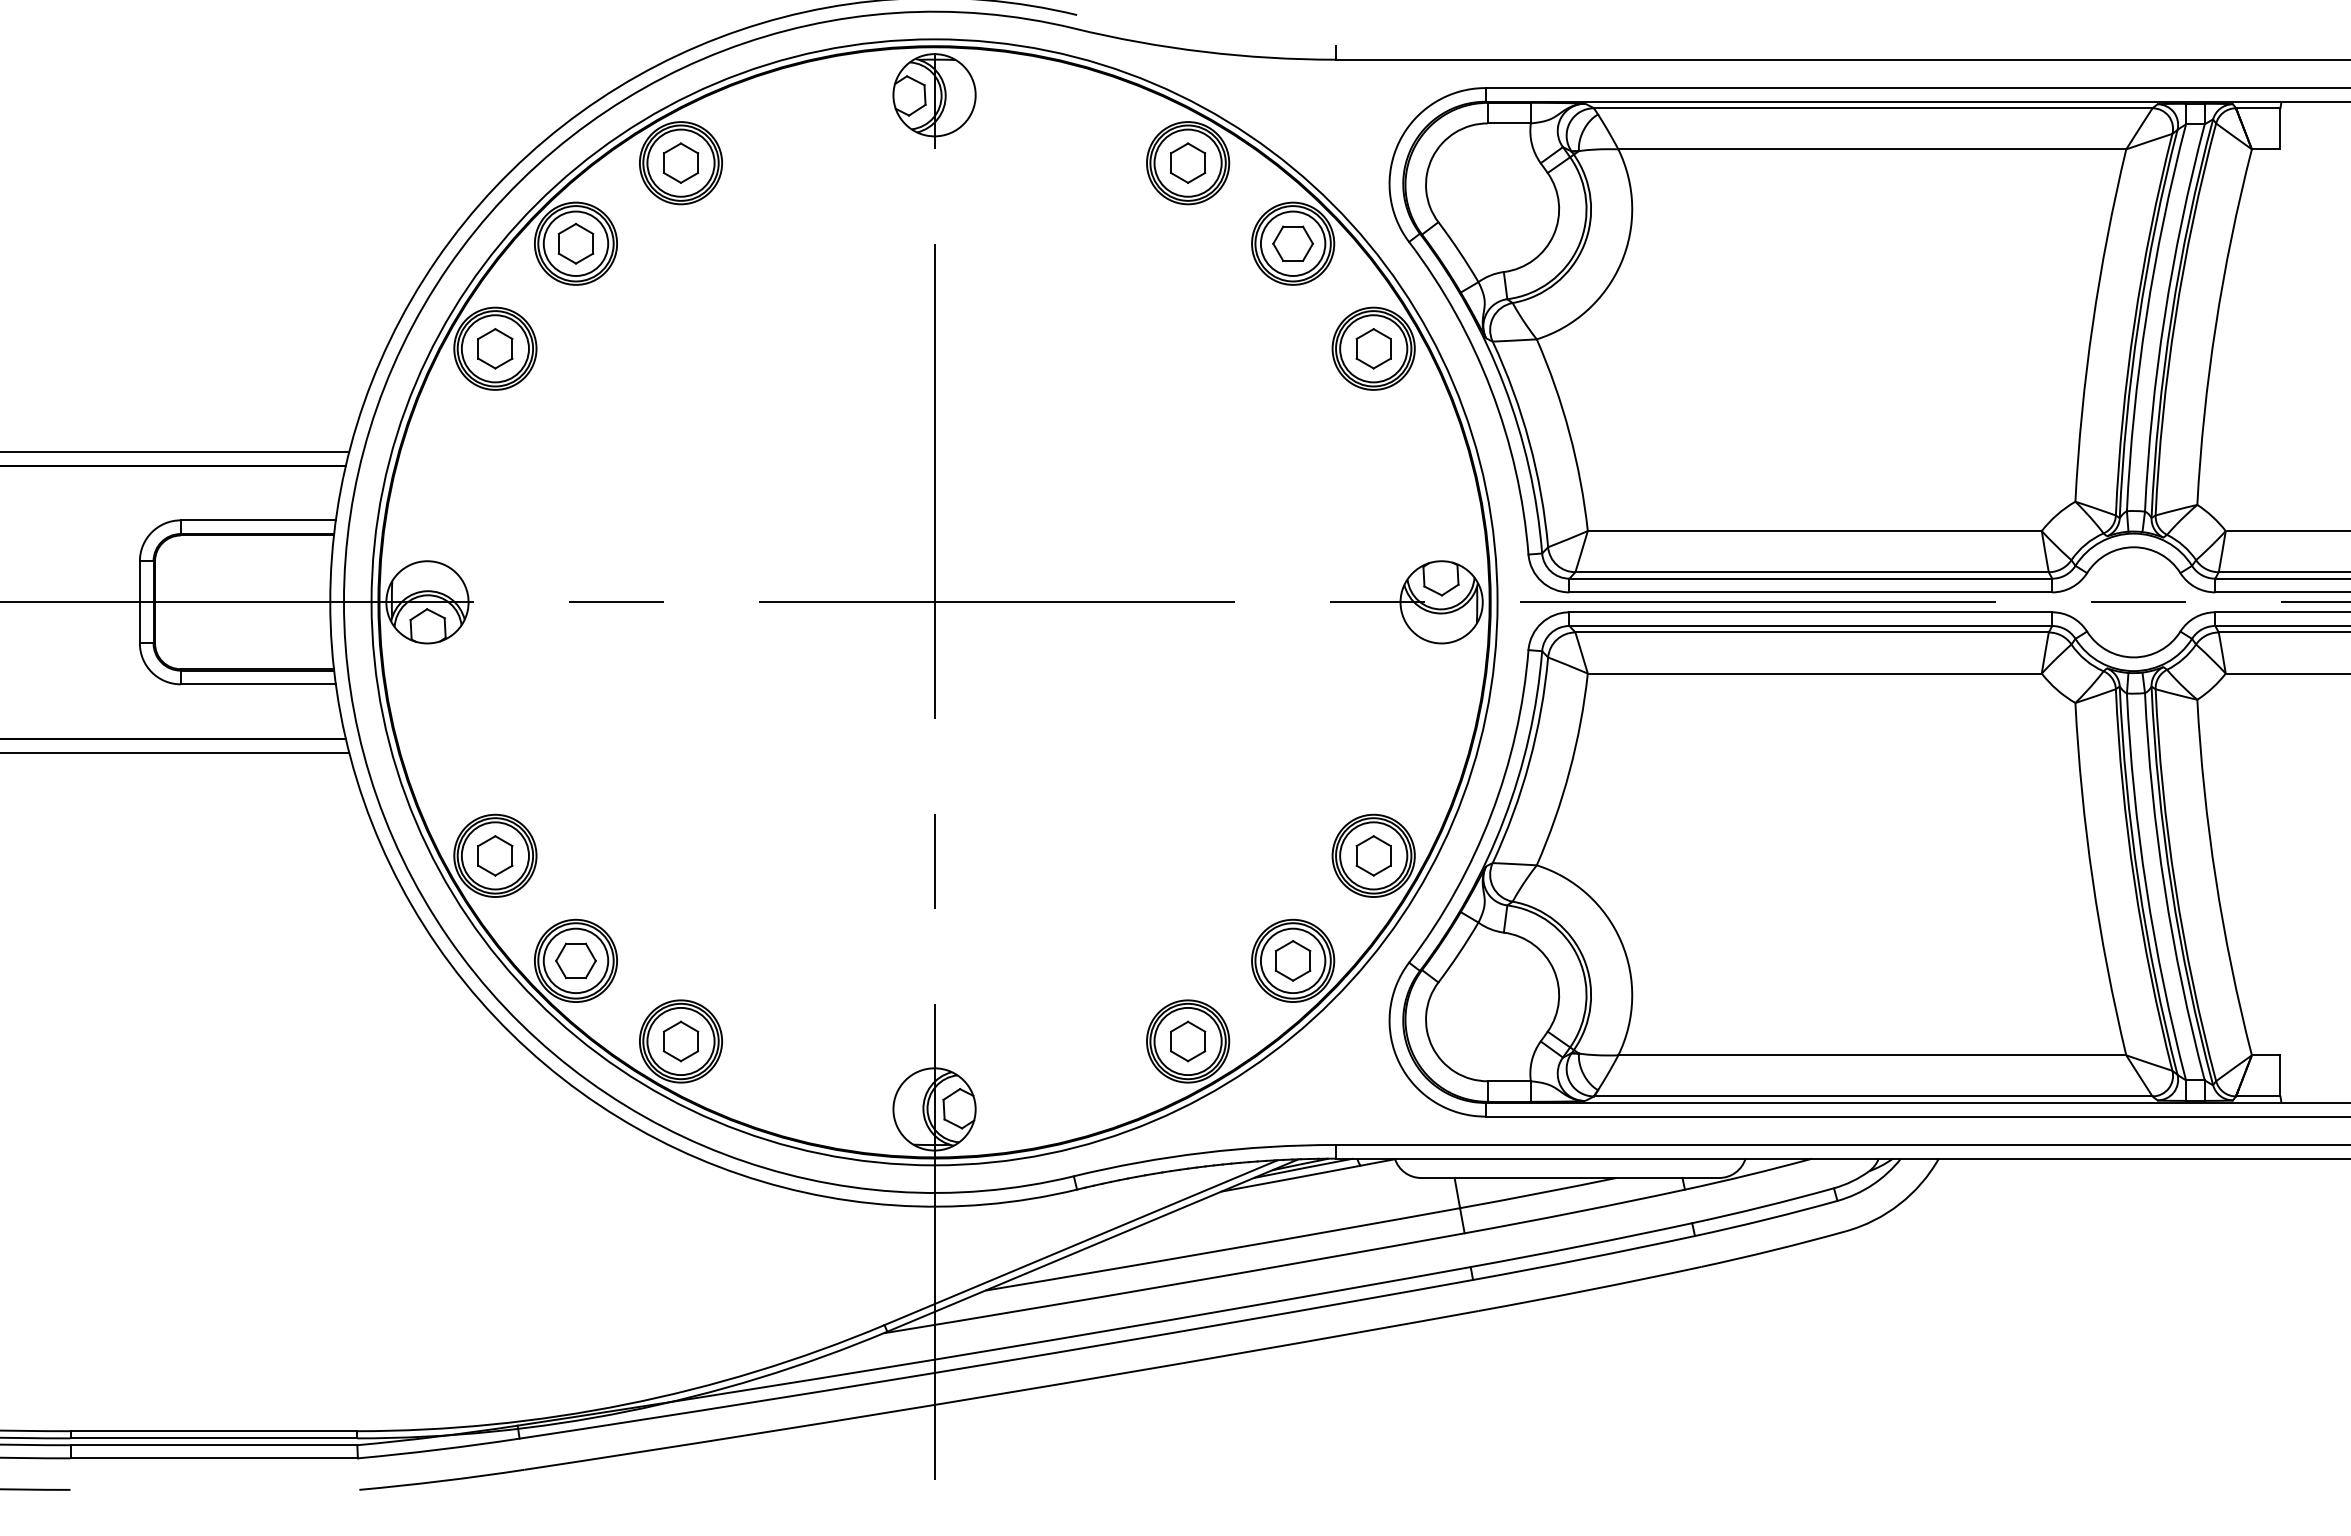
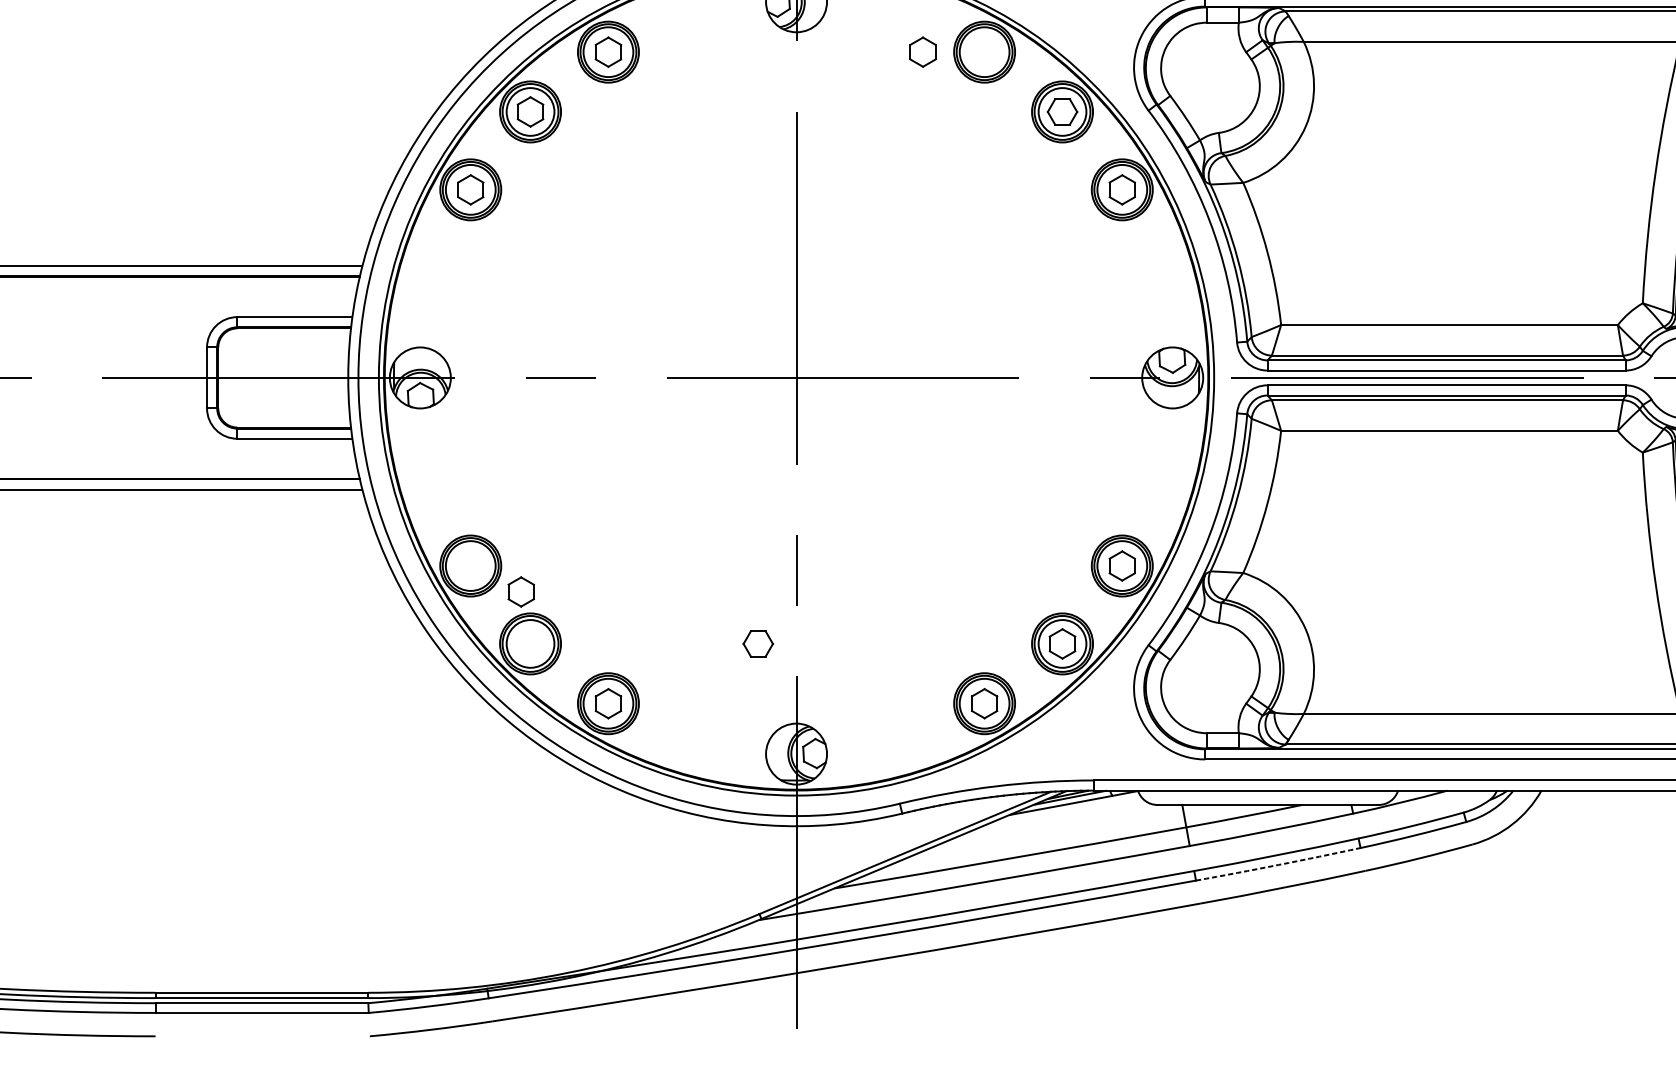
part: (1188, 162) -> (923, 51), moved
part: (495, 855) -> (521, 591), moved
part: (575, 960) -> (757, 643), moved
arc: (1584, 1258) -> (1278, 864), solid -> dashed

